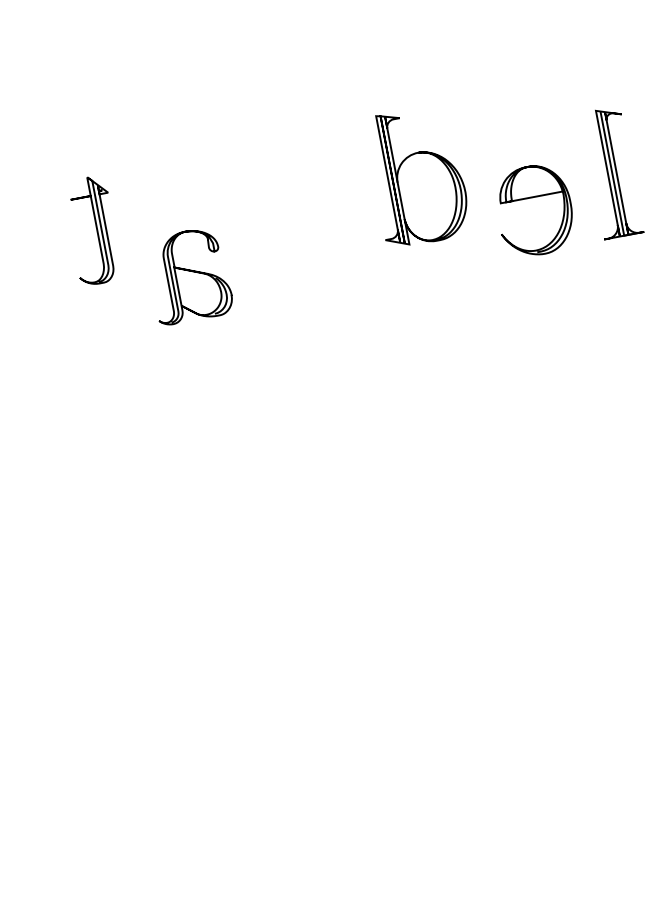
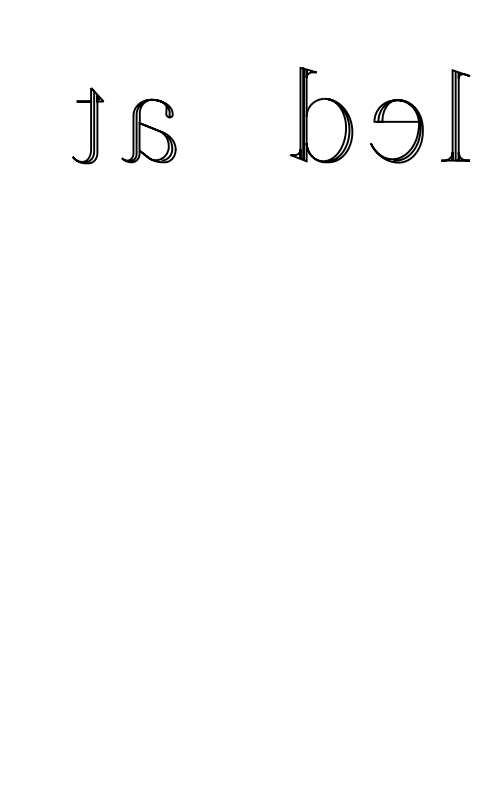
part: (418, 176) -> (321, 115), moved
curve: (96, 229) -> (90, 125), moved

